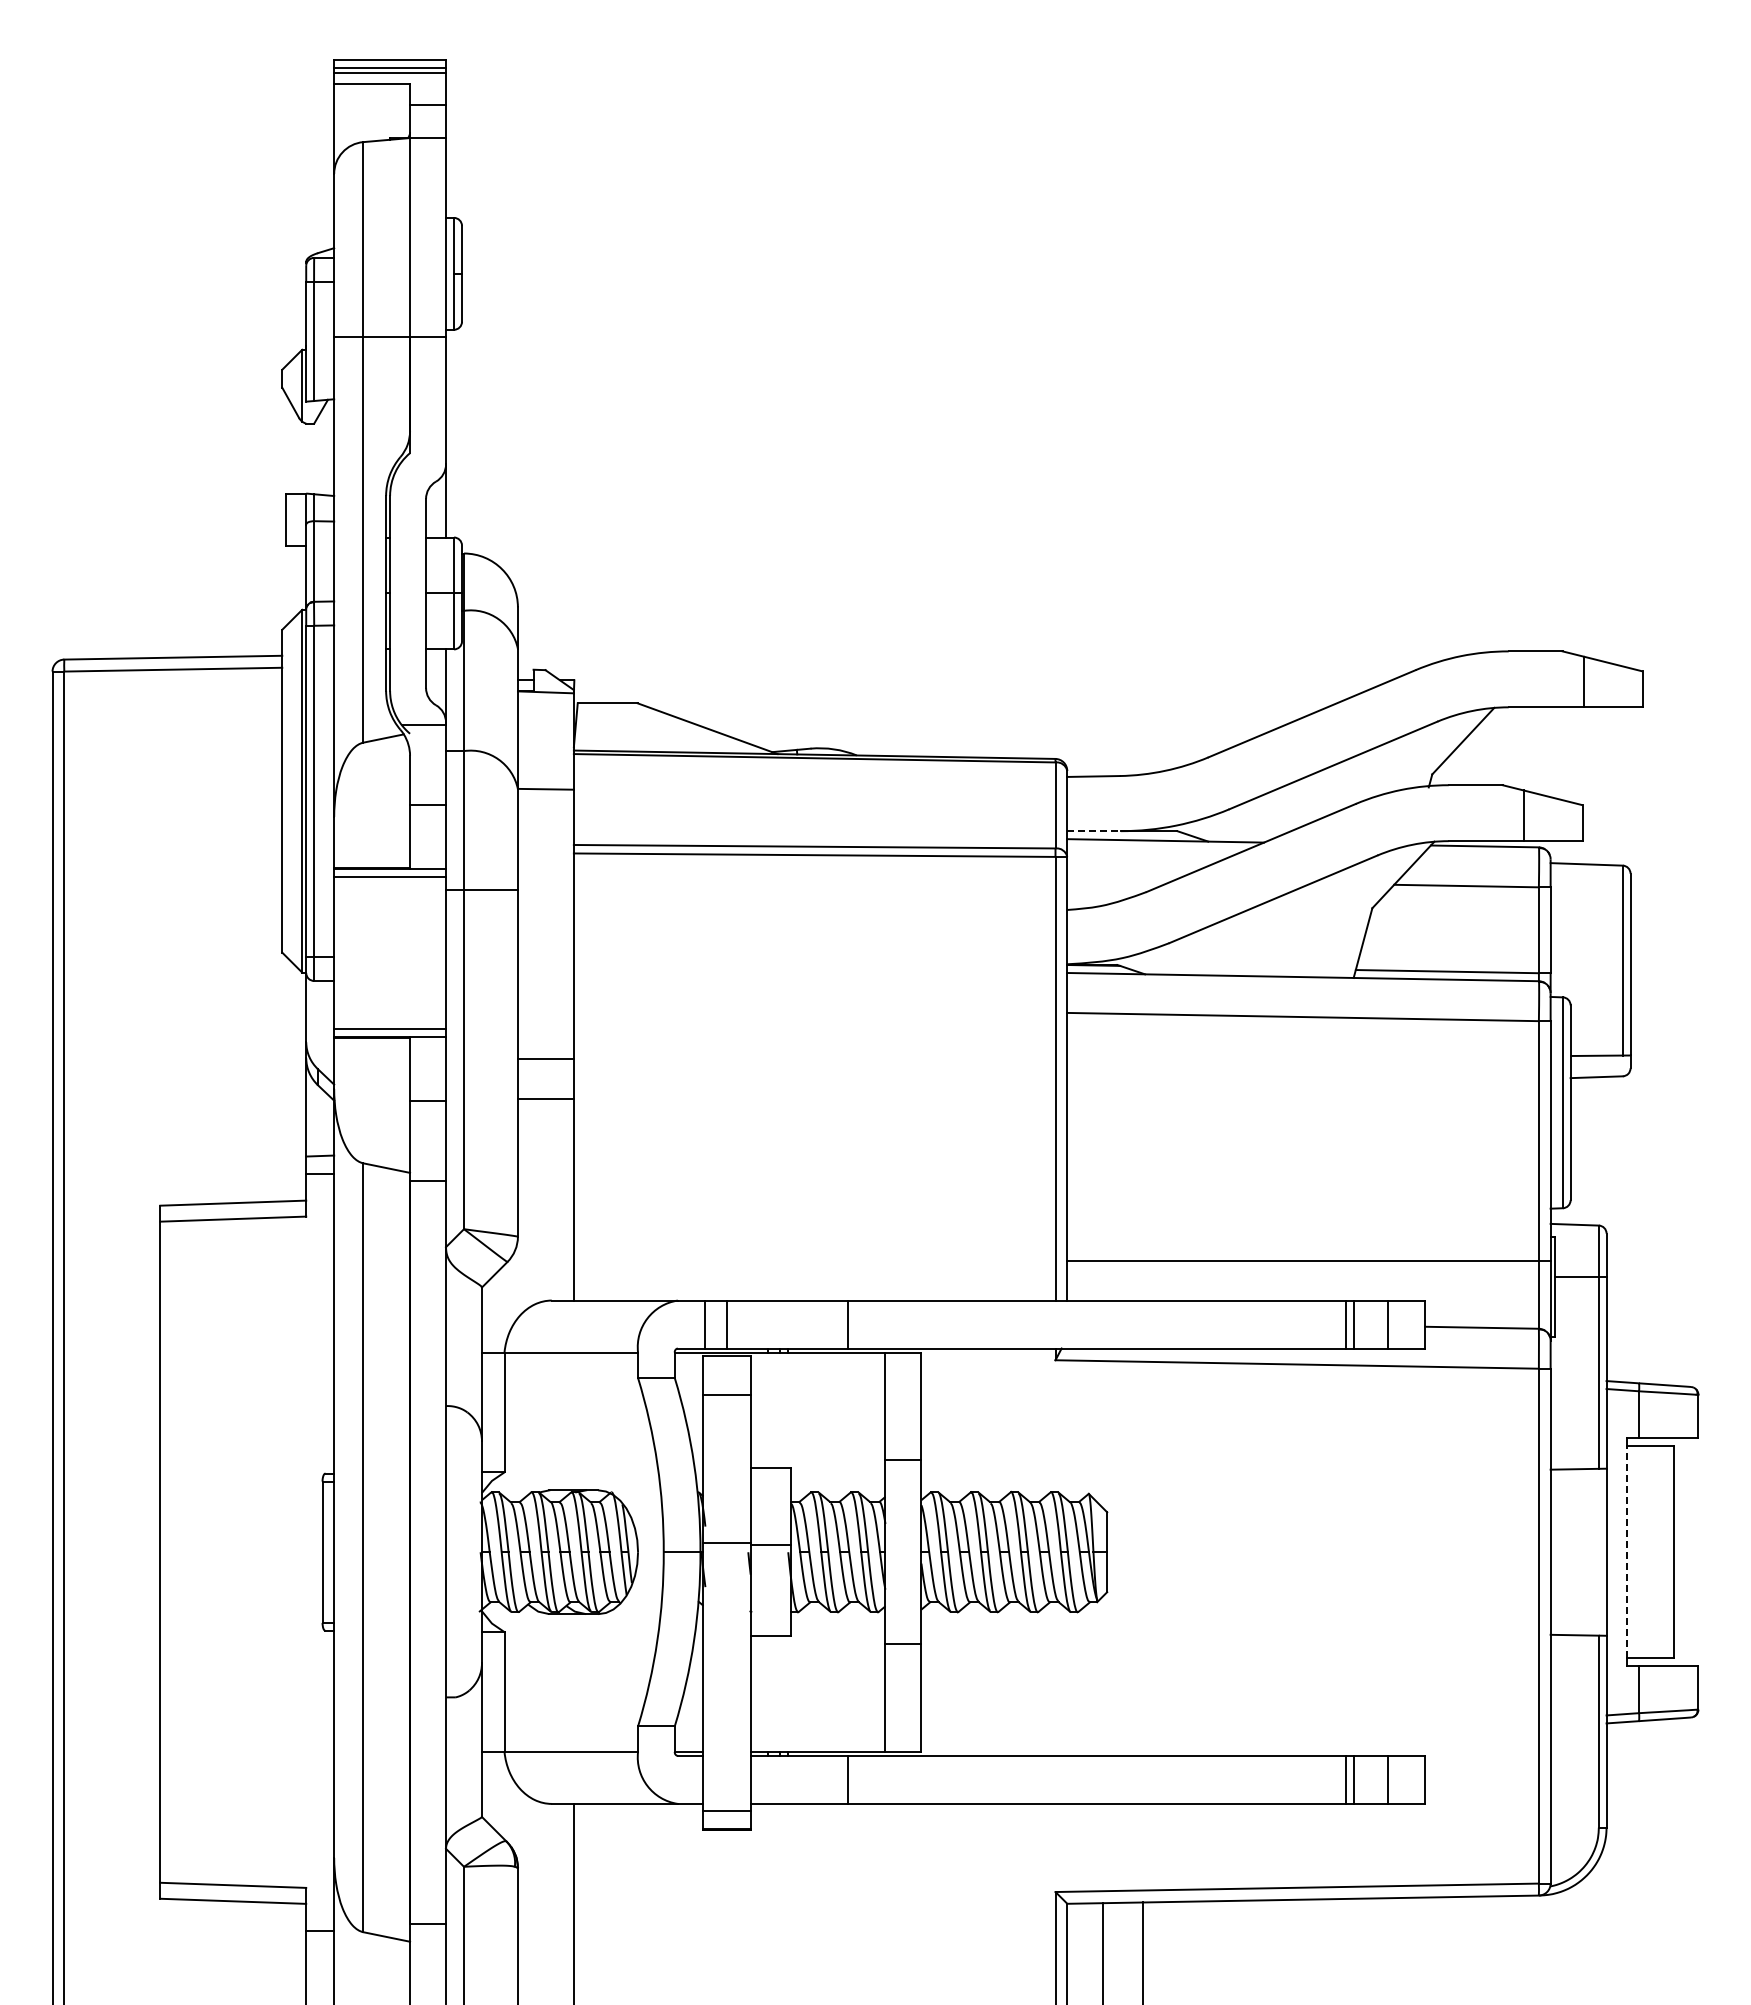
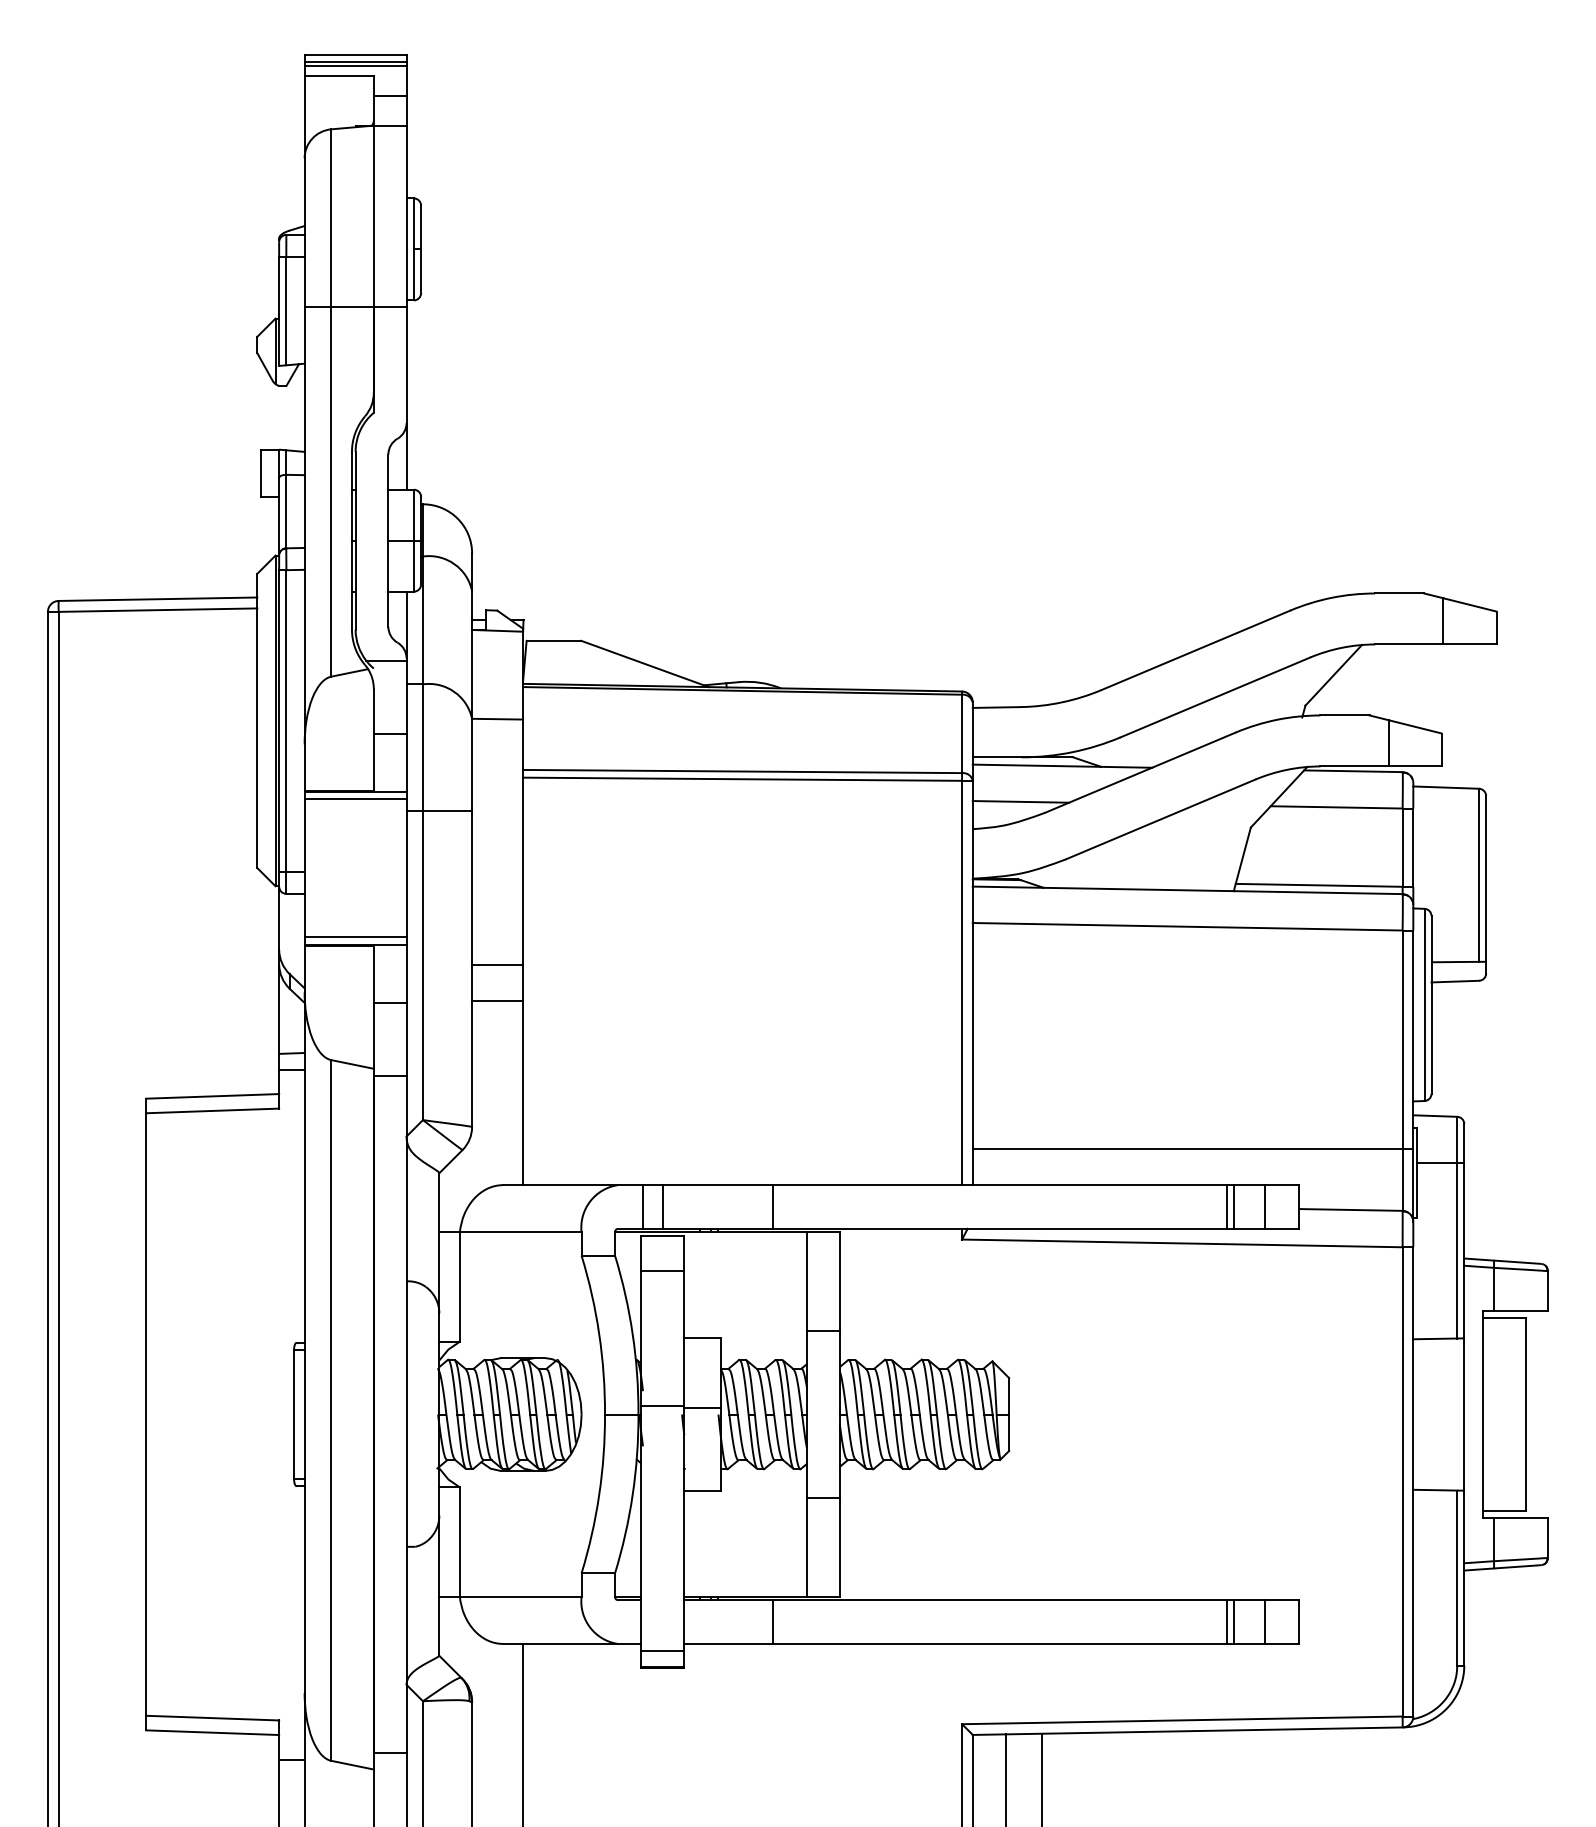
line: (1094, 831) -> (997, 757), dashed -> solid
line: (1119, 879) -> (1020, 801), added
line: (1626, 1552) -> (1482, 1414), dashed -> solid

